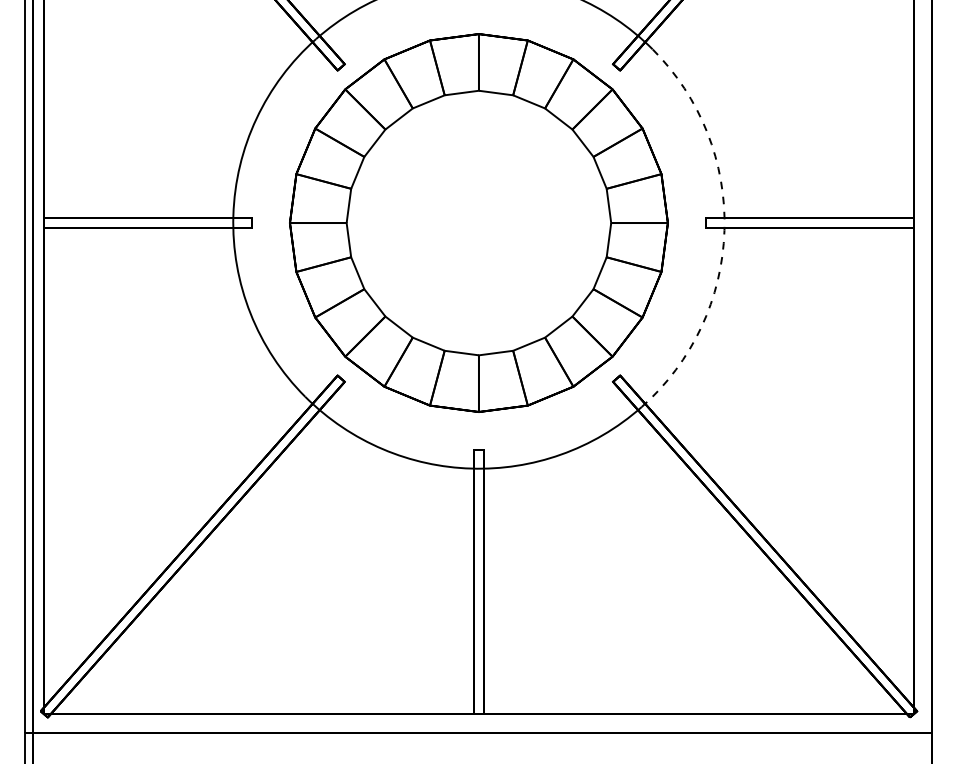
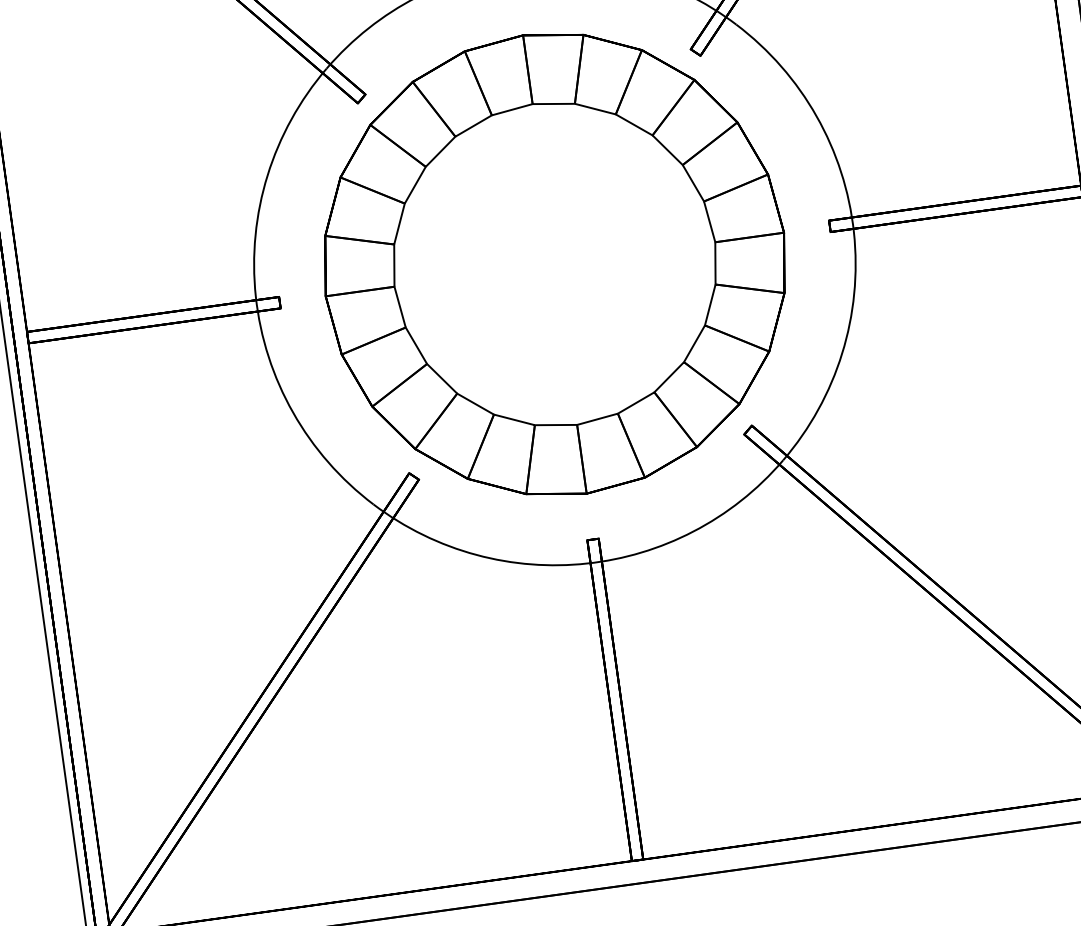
arc: (724, 230) -> (853, 232), dashed -> solid

